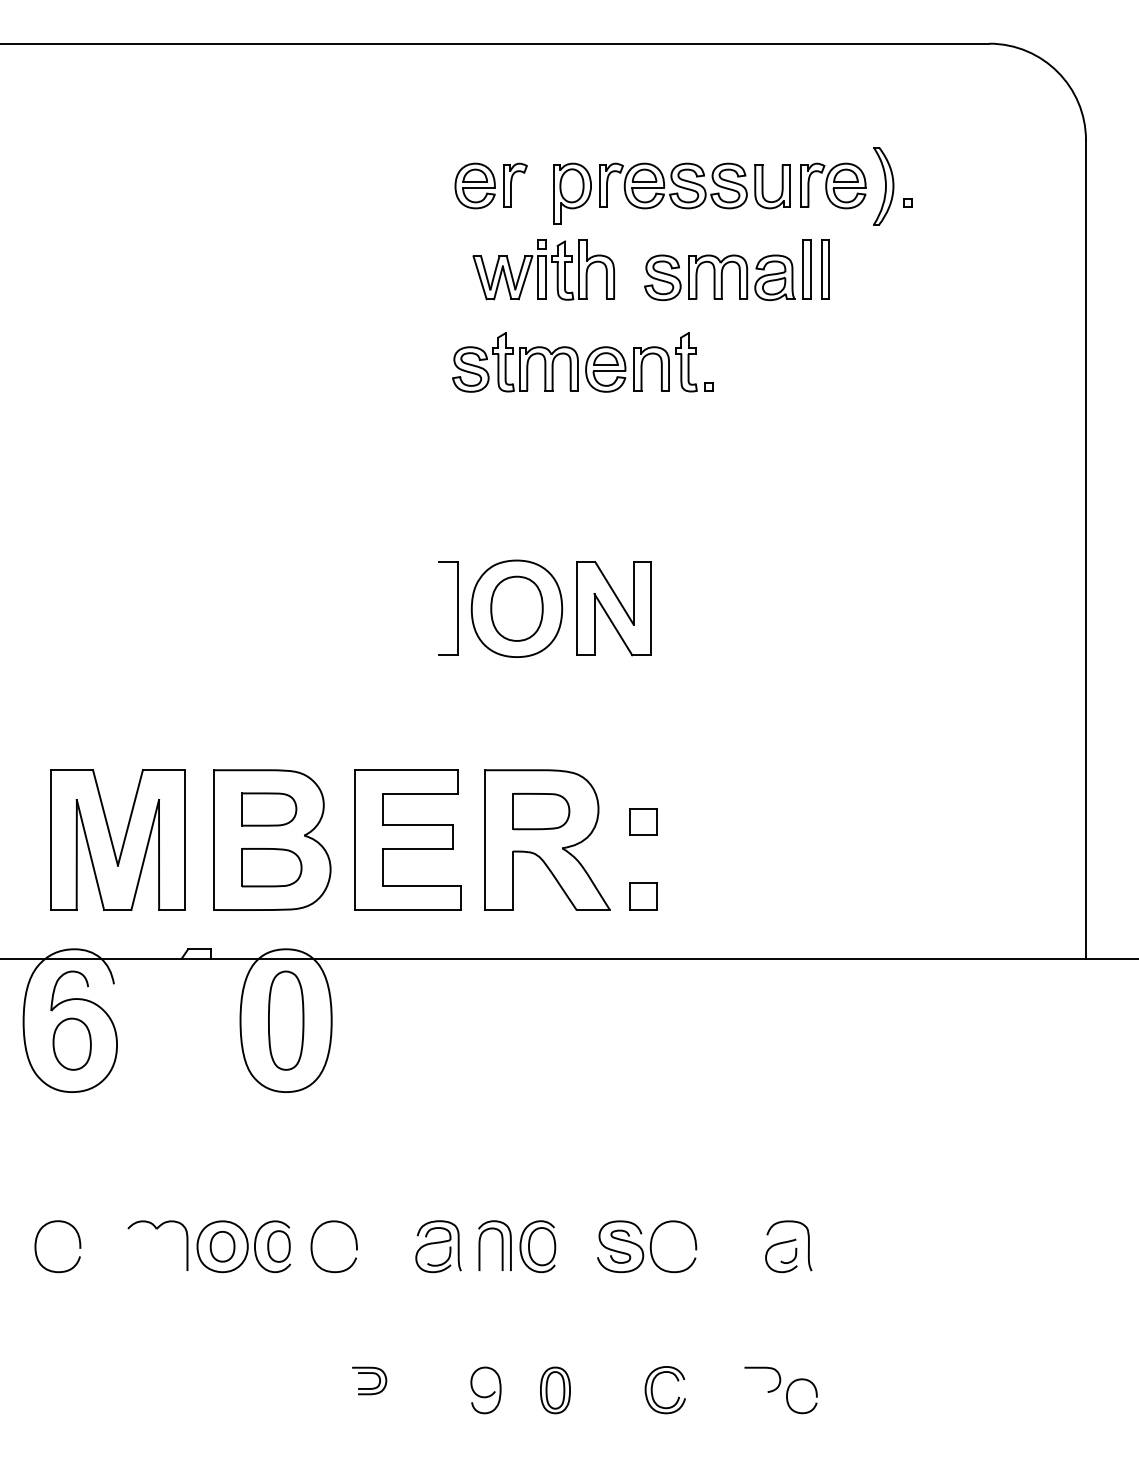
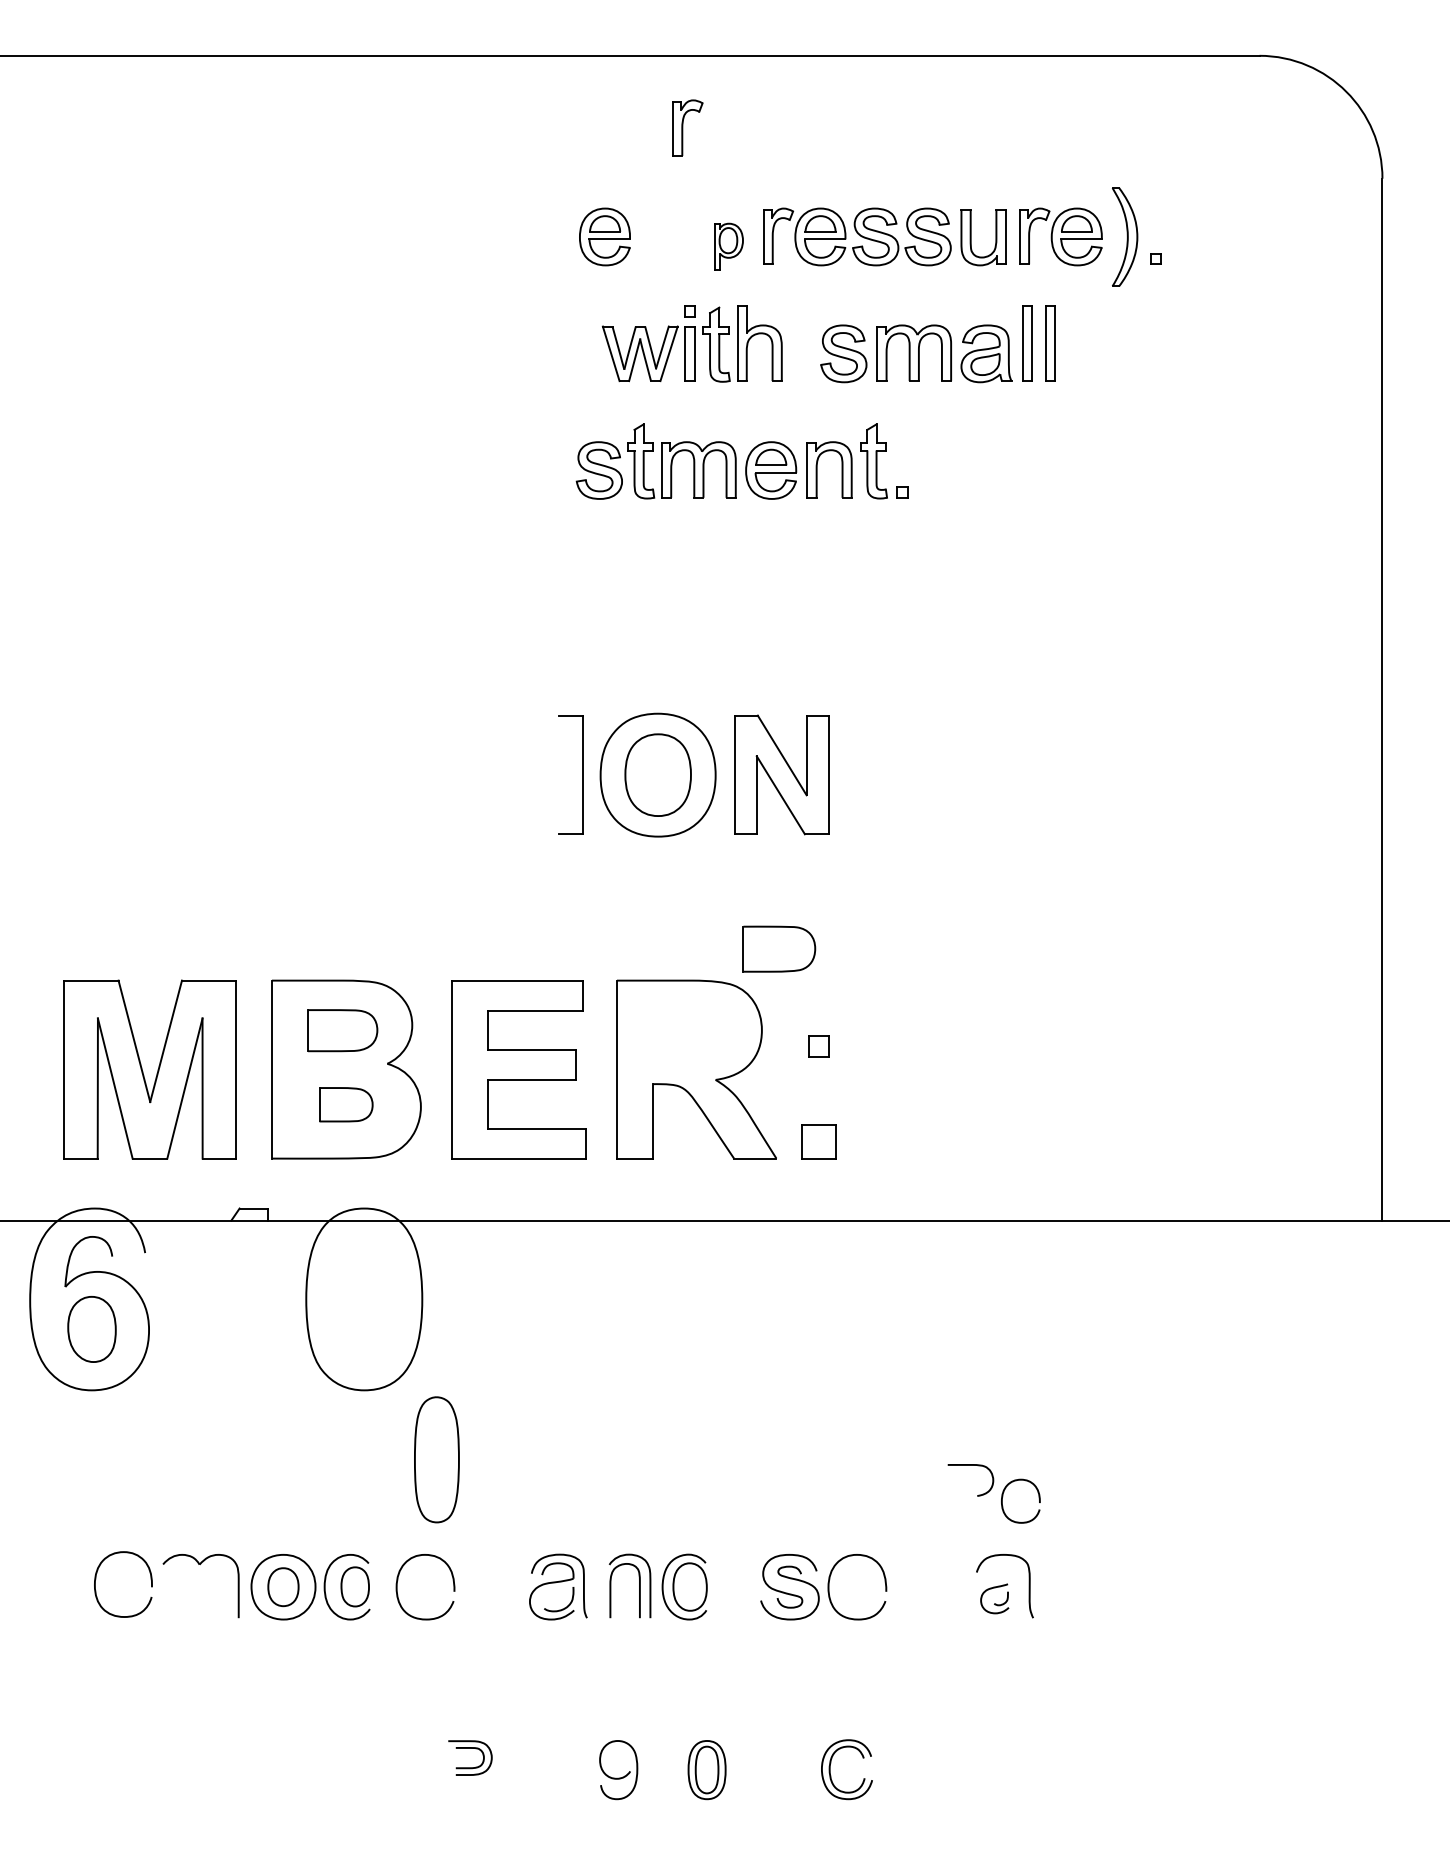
part: (515, 184) -> (688, 126), moved
part: (572, 193) -> (728, 246), size x0.6
part: (541, 811) -> (779, 949), moved
part: (643, 821) -> (819, 1045), size x0.6
part: (271, 867) -> (345, 1104), size x0.7
part: (286, 1020) -> (437, 1459), moved
curve: (36, 1246) -> (96, 1584), moved
part: (781, 1255) -> (994, 1598), size x0.7
part: (780, 1390) -> (993, 1493), moved

